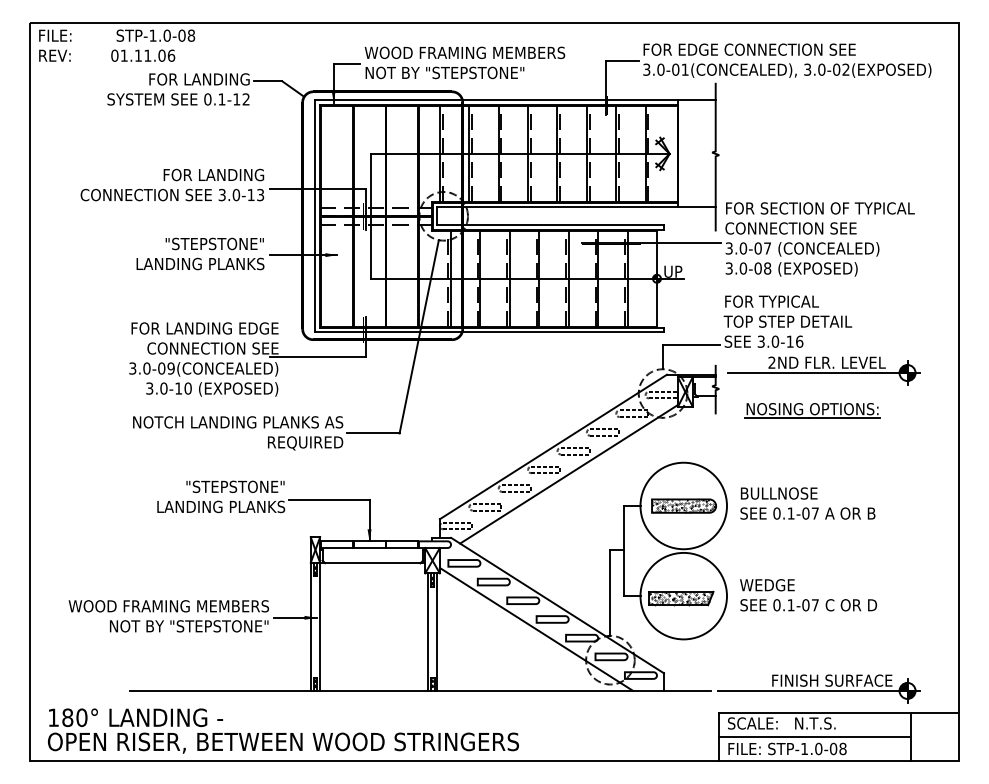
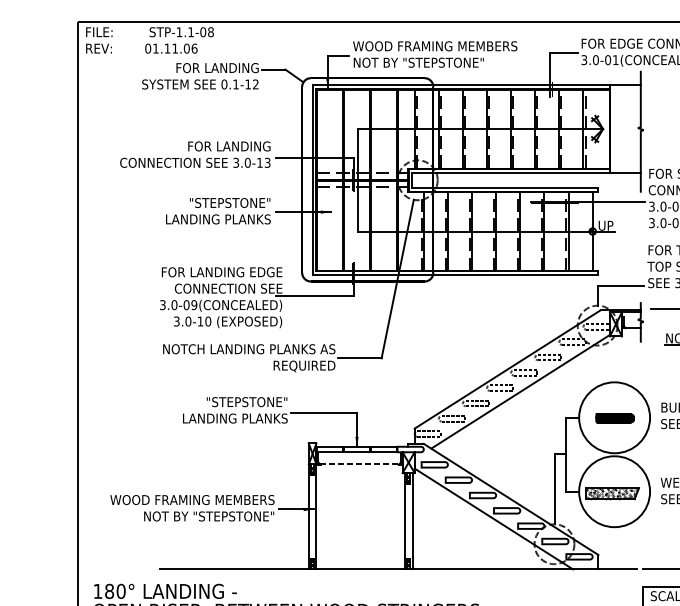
text: (166, 35) -> (190, 32), ^ISTP-1.0-08 -> ^ISTP-1.1-08
part: (683, 505) -> (614, 417), size x0.7
line: (373, 562) -> (360, 464), solid -> dashed

